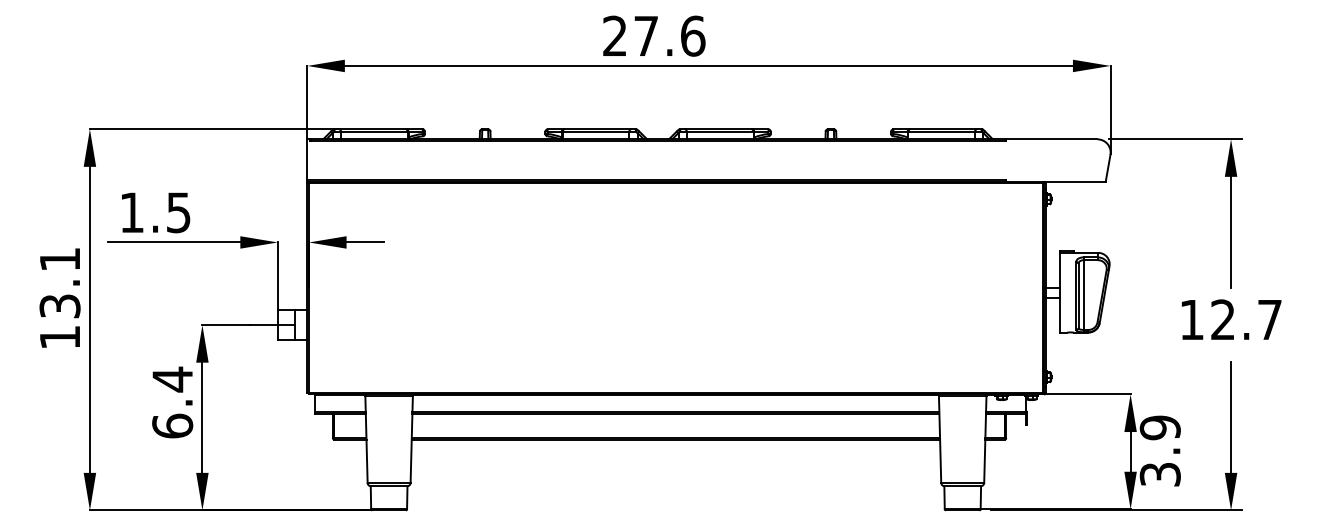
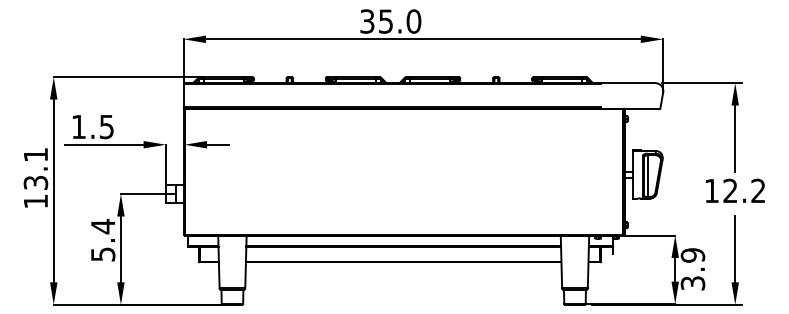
text: (653, 36) -> (390, 21), 27.6 -> 35.0
text: (1270, 319) -> (758, 190), 12.7 -> 12.2
text: (173, 426) -> (103, 254), 6.4 -> 5.4

